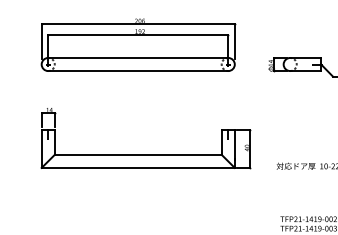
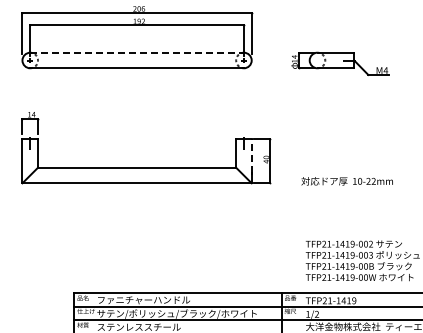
line: (138, 57) -> (137, 52), solid -> dashed
line: (234, 144) -> (251, 155), solid -> dashed

